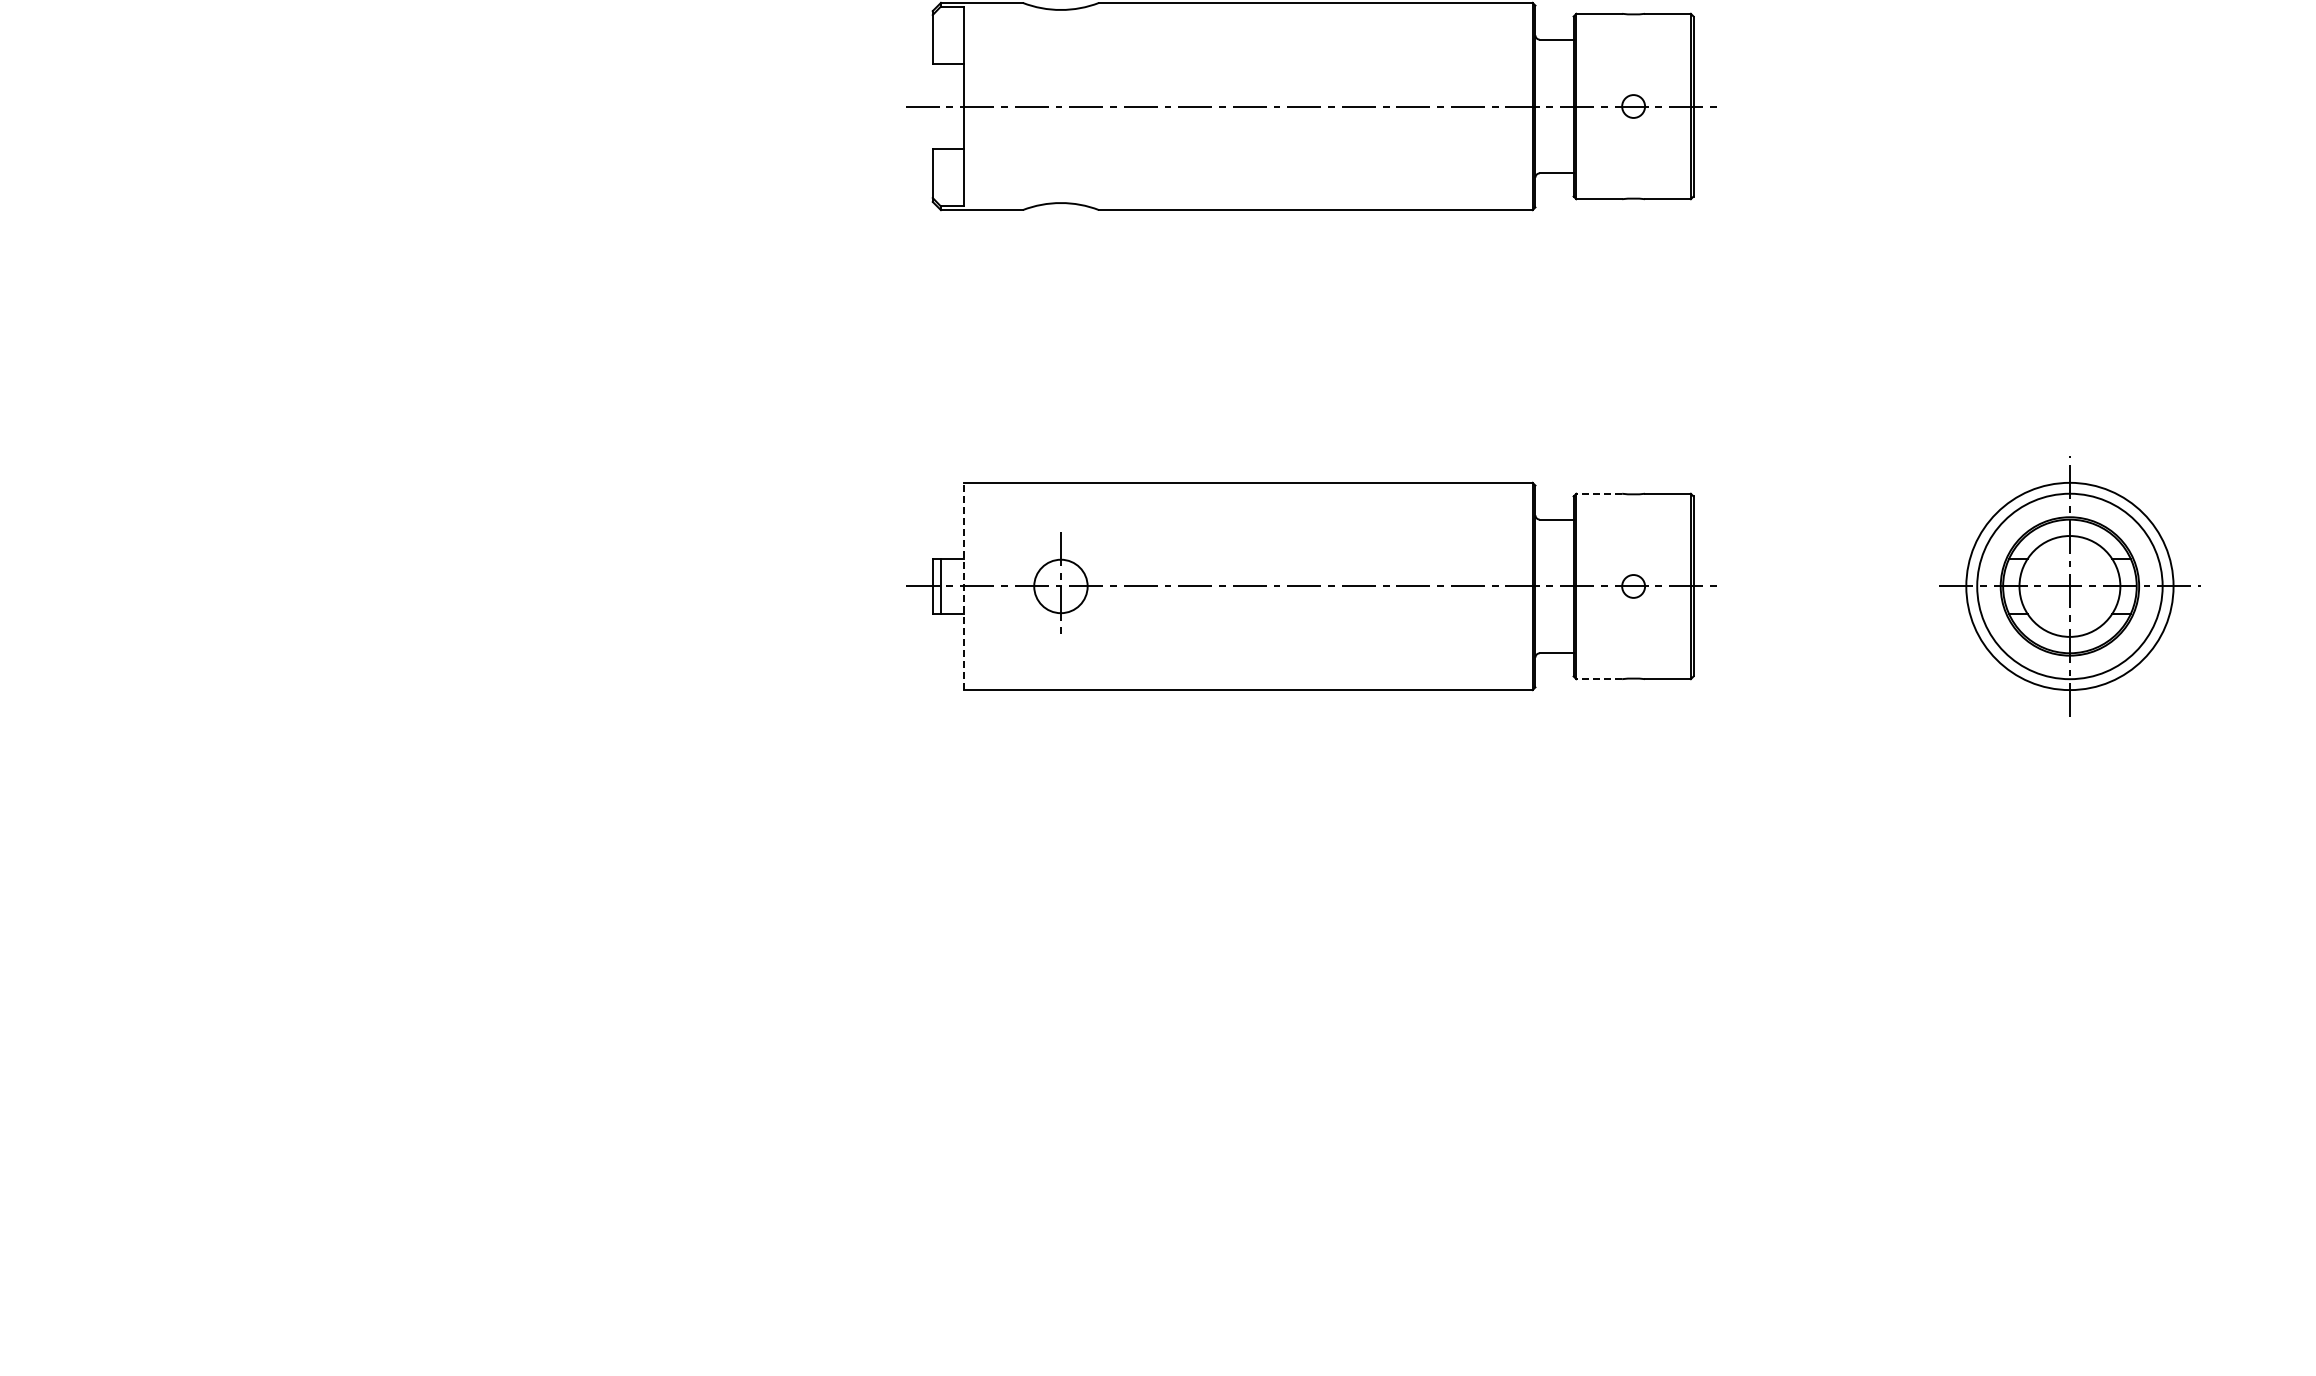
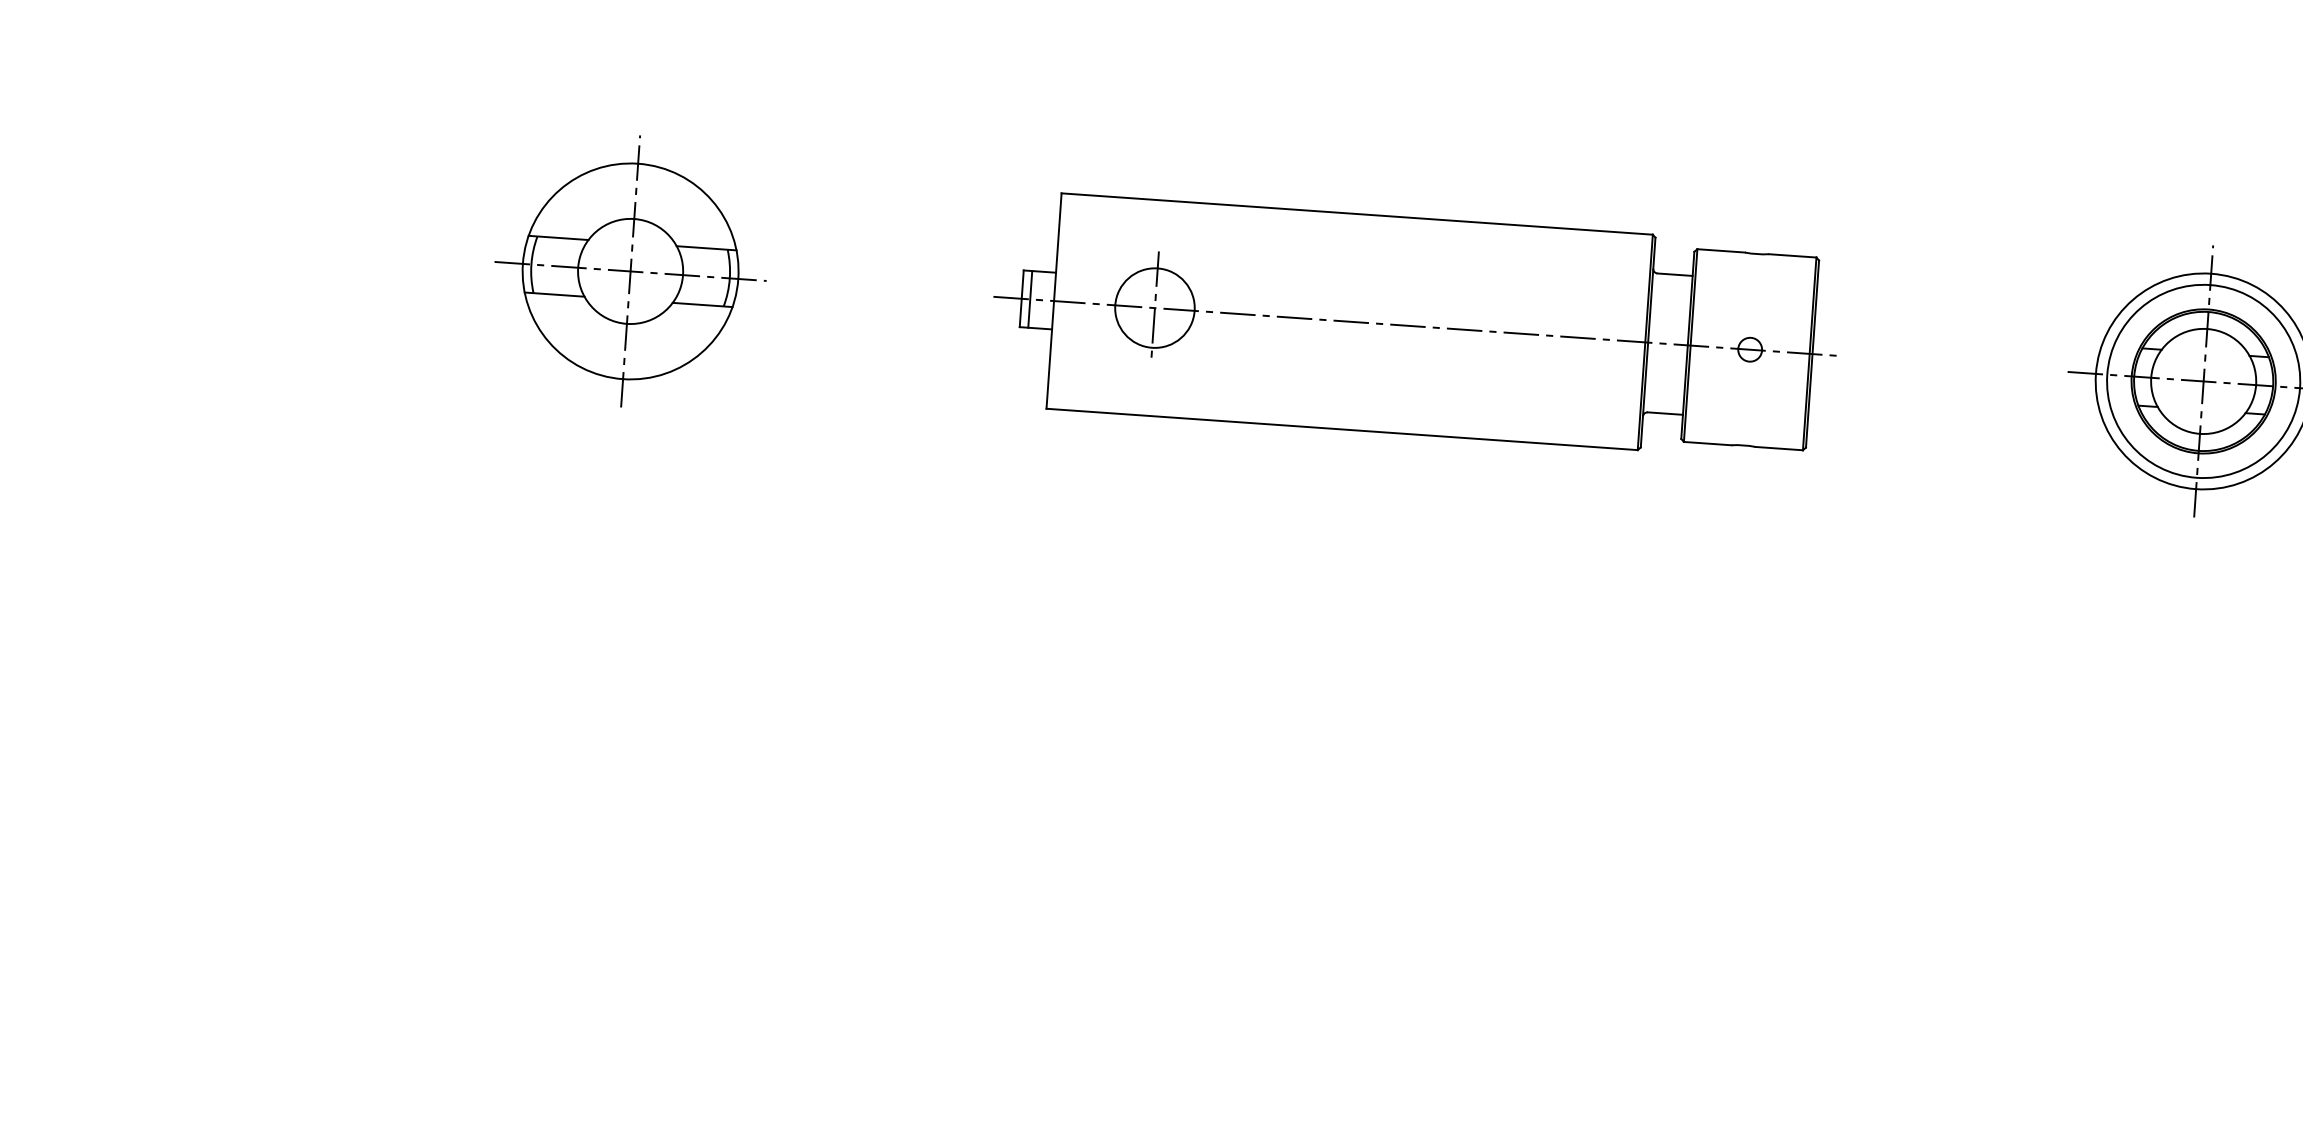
line: (1599, 493) -> (1721, 250), dashed -> solid
part: (556, 586) -> (630, 271), added
line: (963, 586) -> (1053, 301), dashed -> solid
circle: (1060, 586) -> (1154, 308), size x1.43
line: (1599, 679) -> (1707, 443), dashed -> solid

